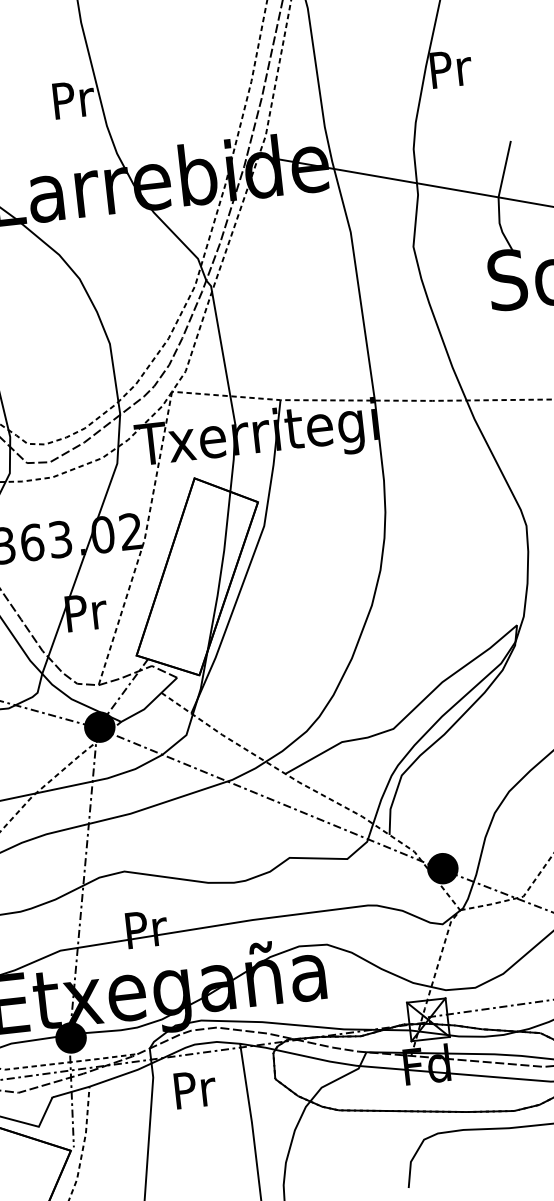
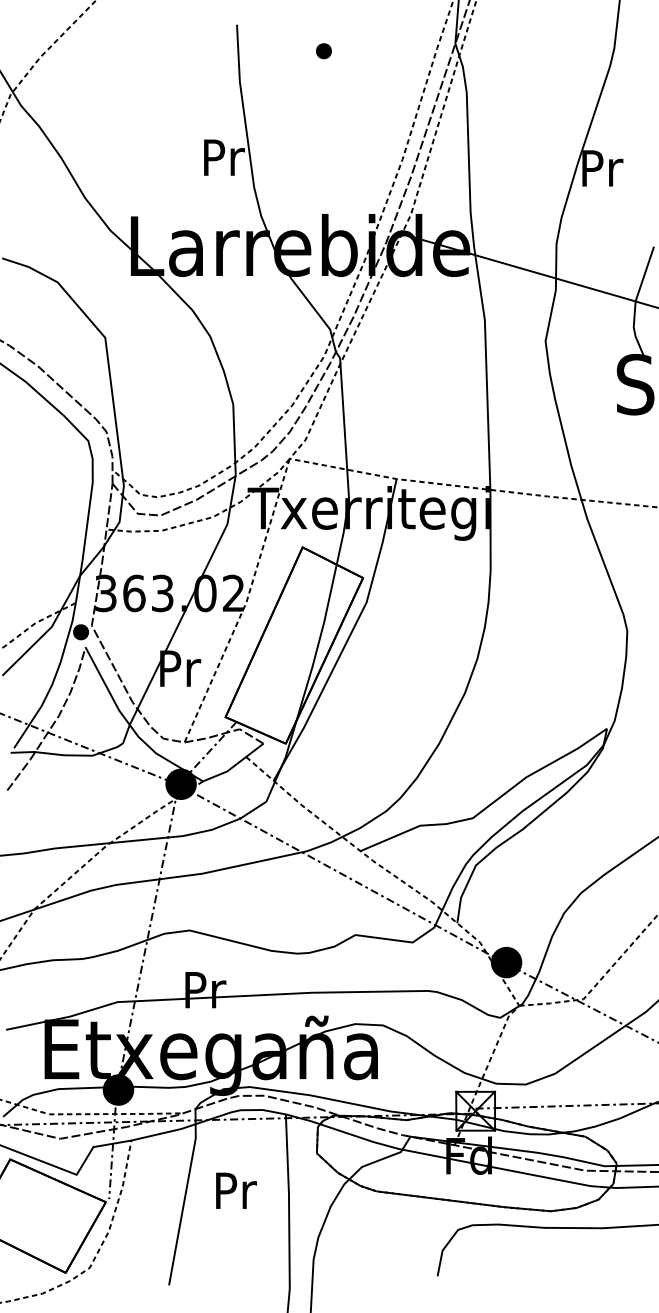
text: (195, 1089) -> (236, 1190), moved

